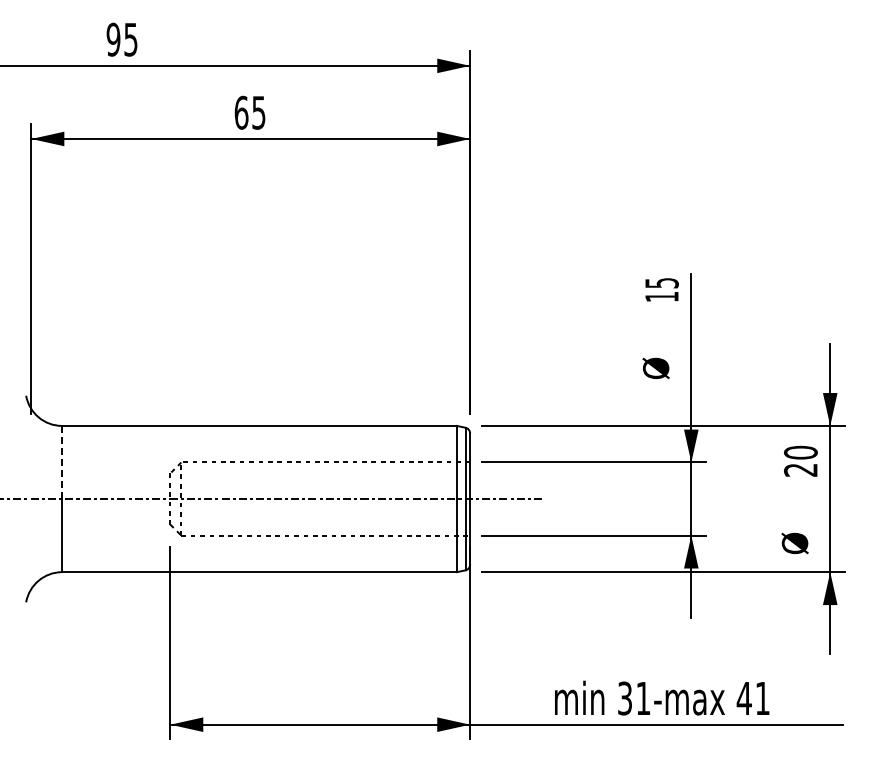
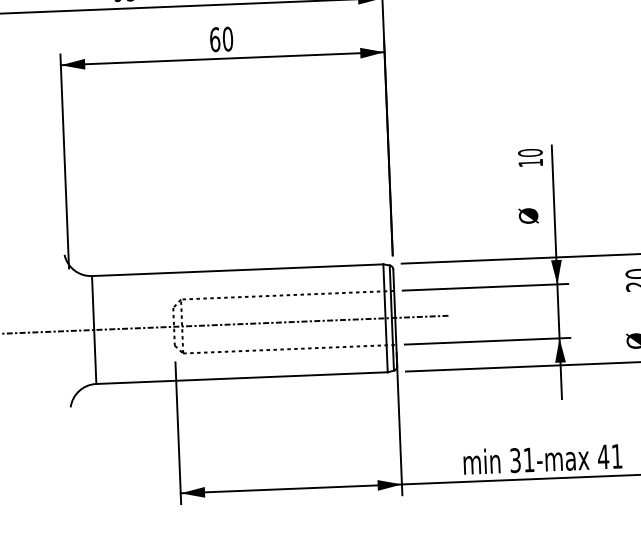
text: (258, 112) -> (227, 38), 65 -> 60
text: (661, 282) -> (530, 152), 15 -> 10
line: (62, 462) -> (93, 303), dashed -> solid

